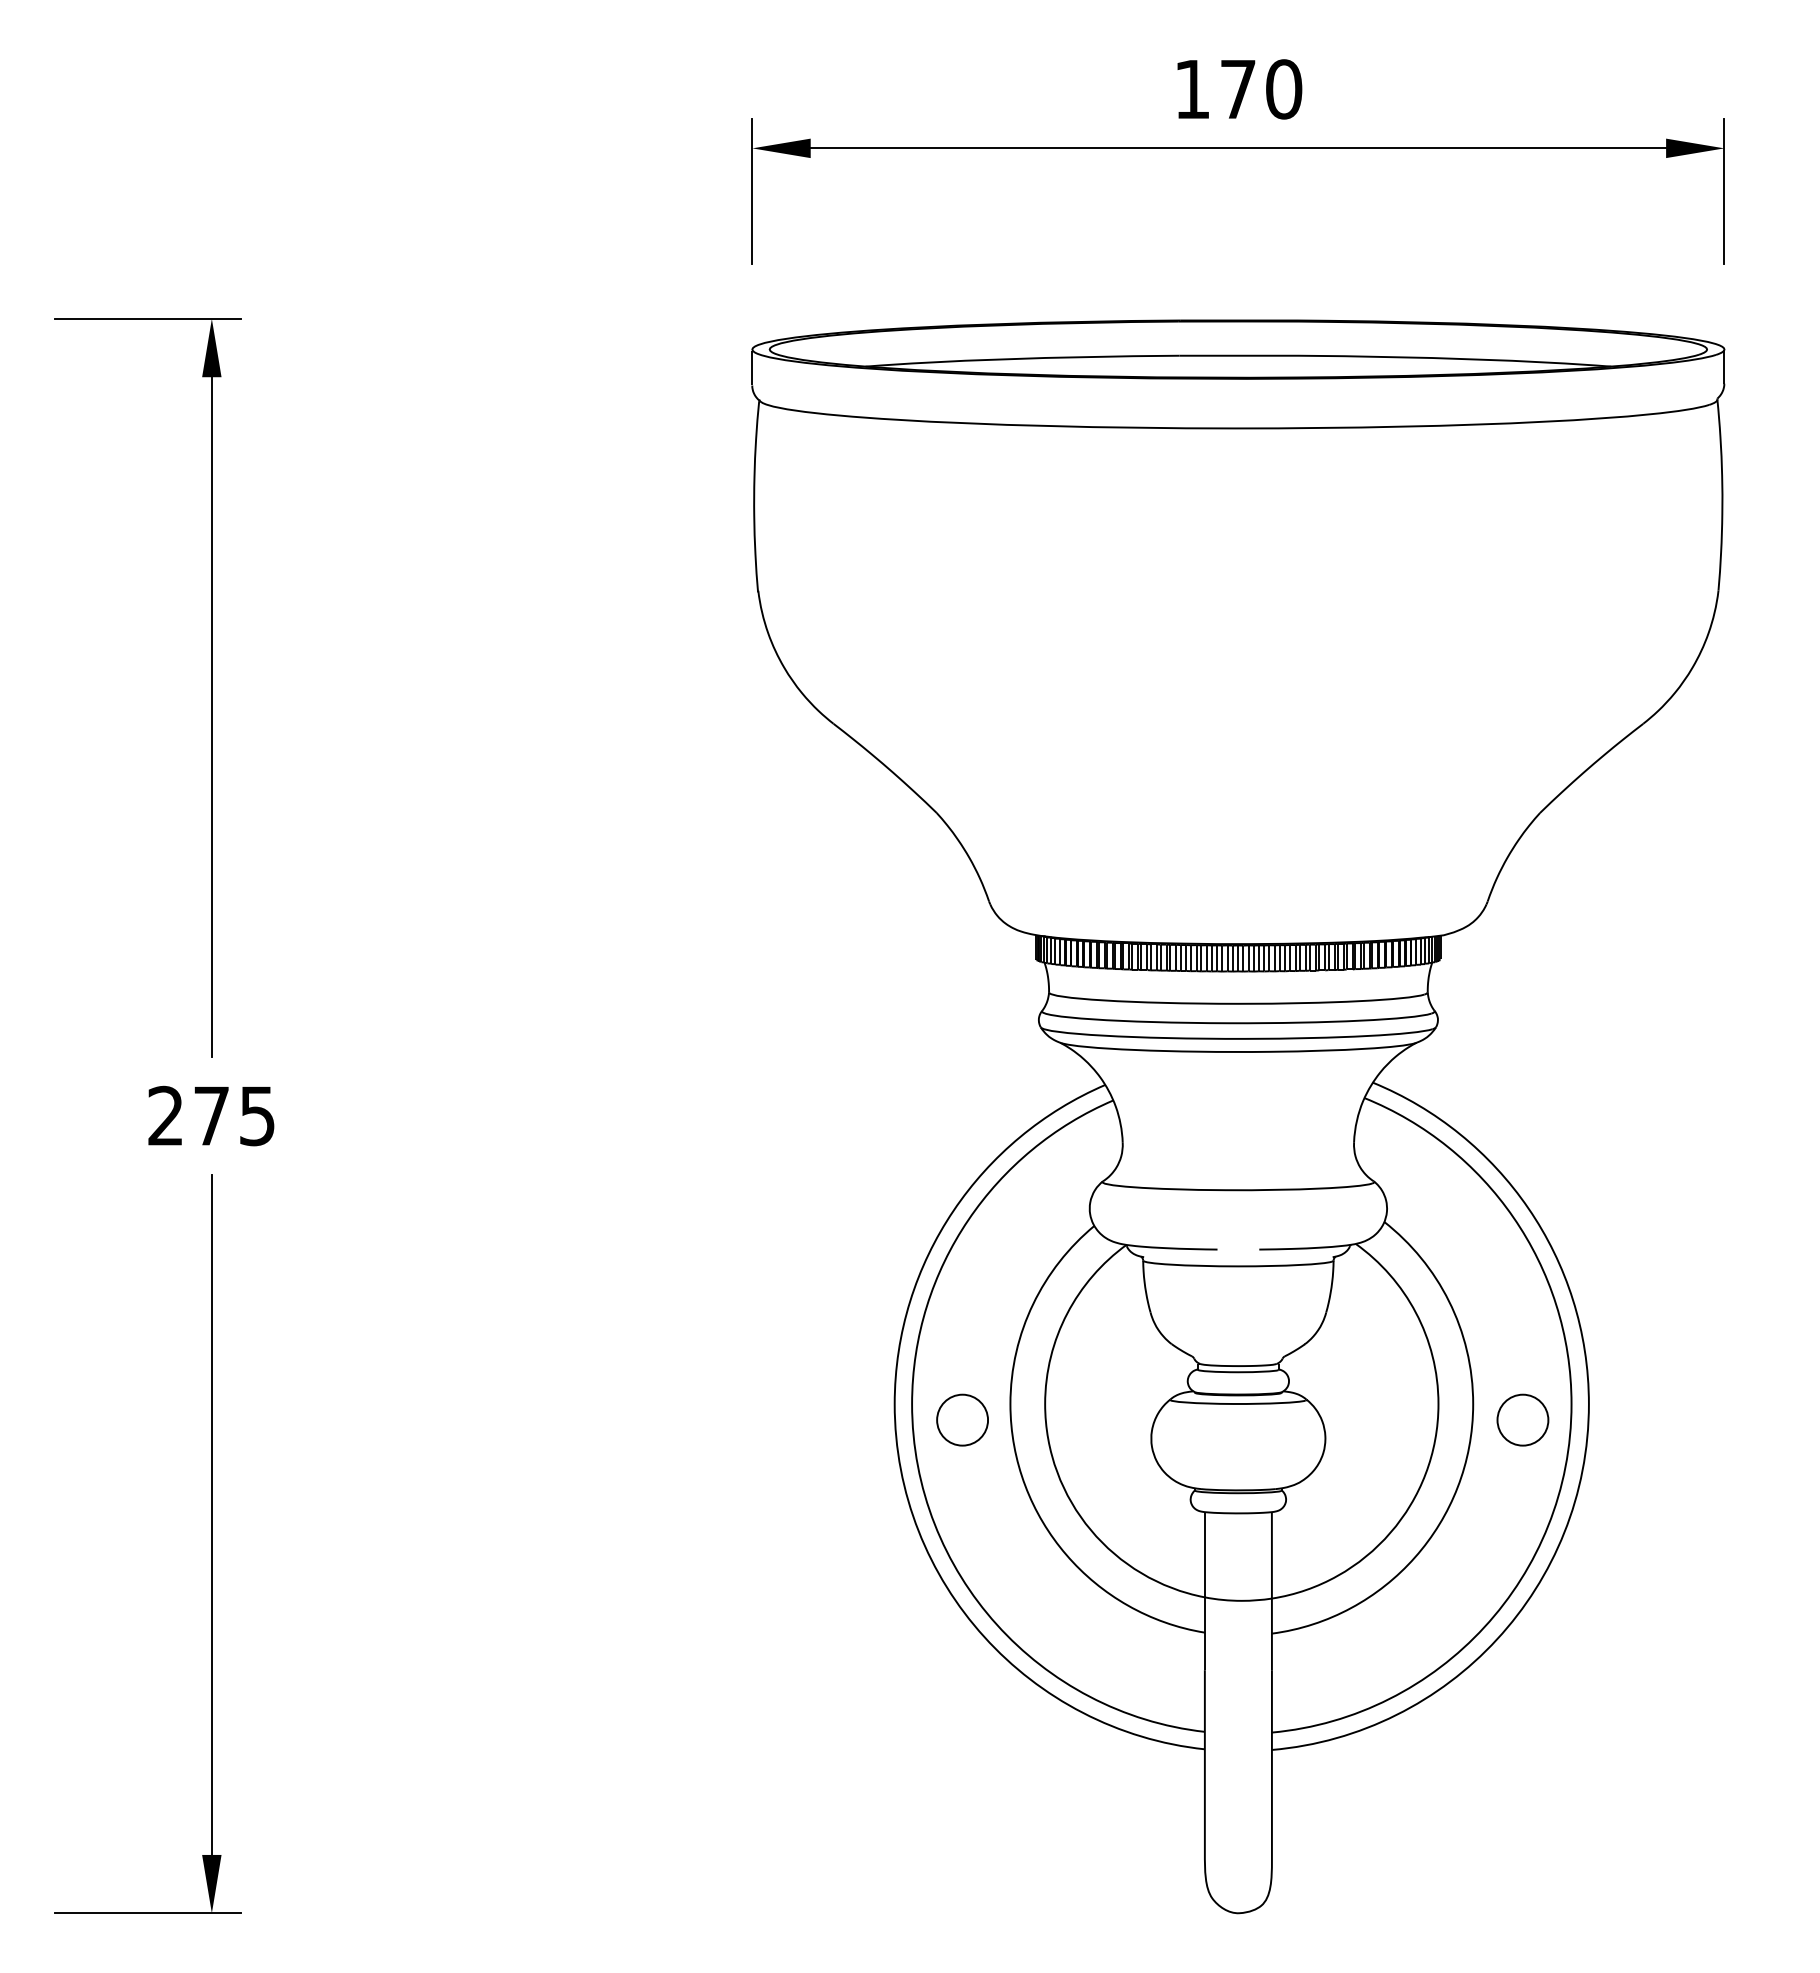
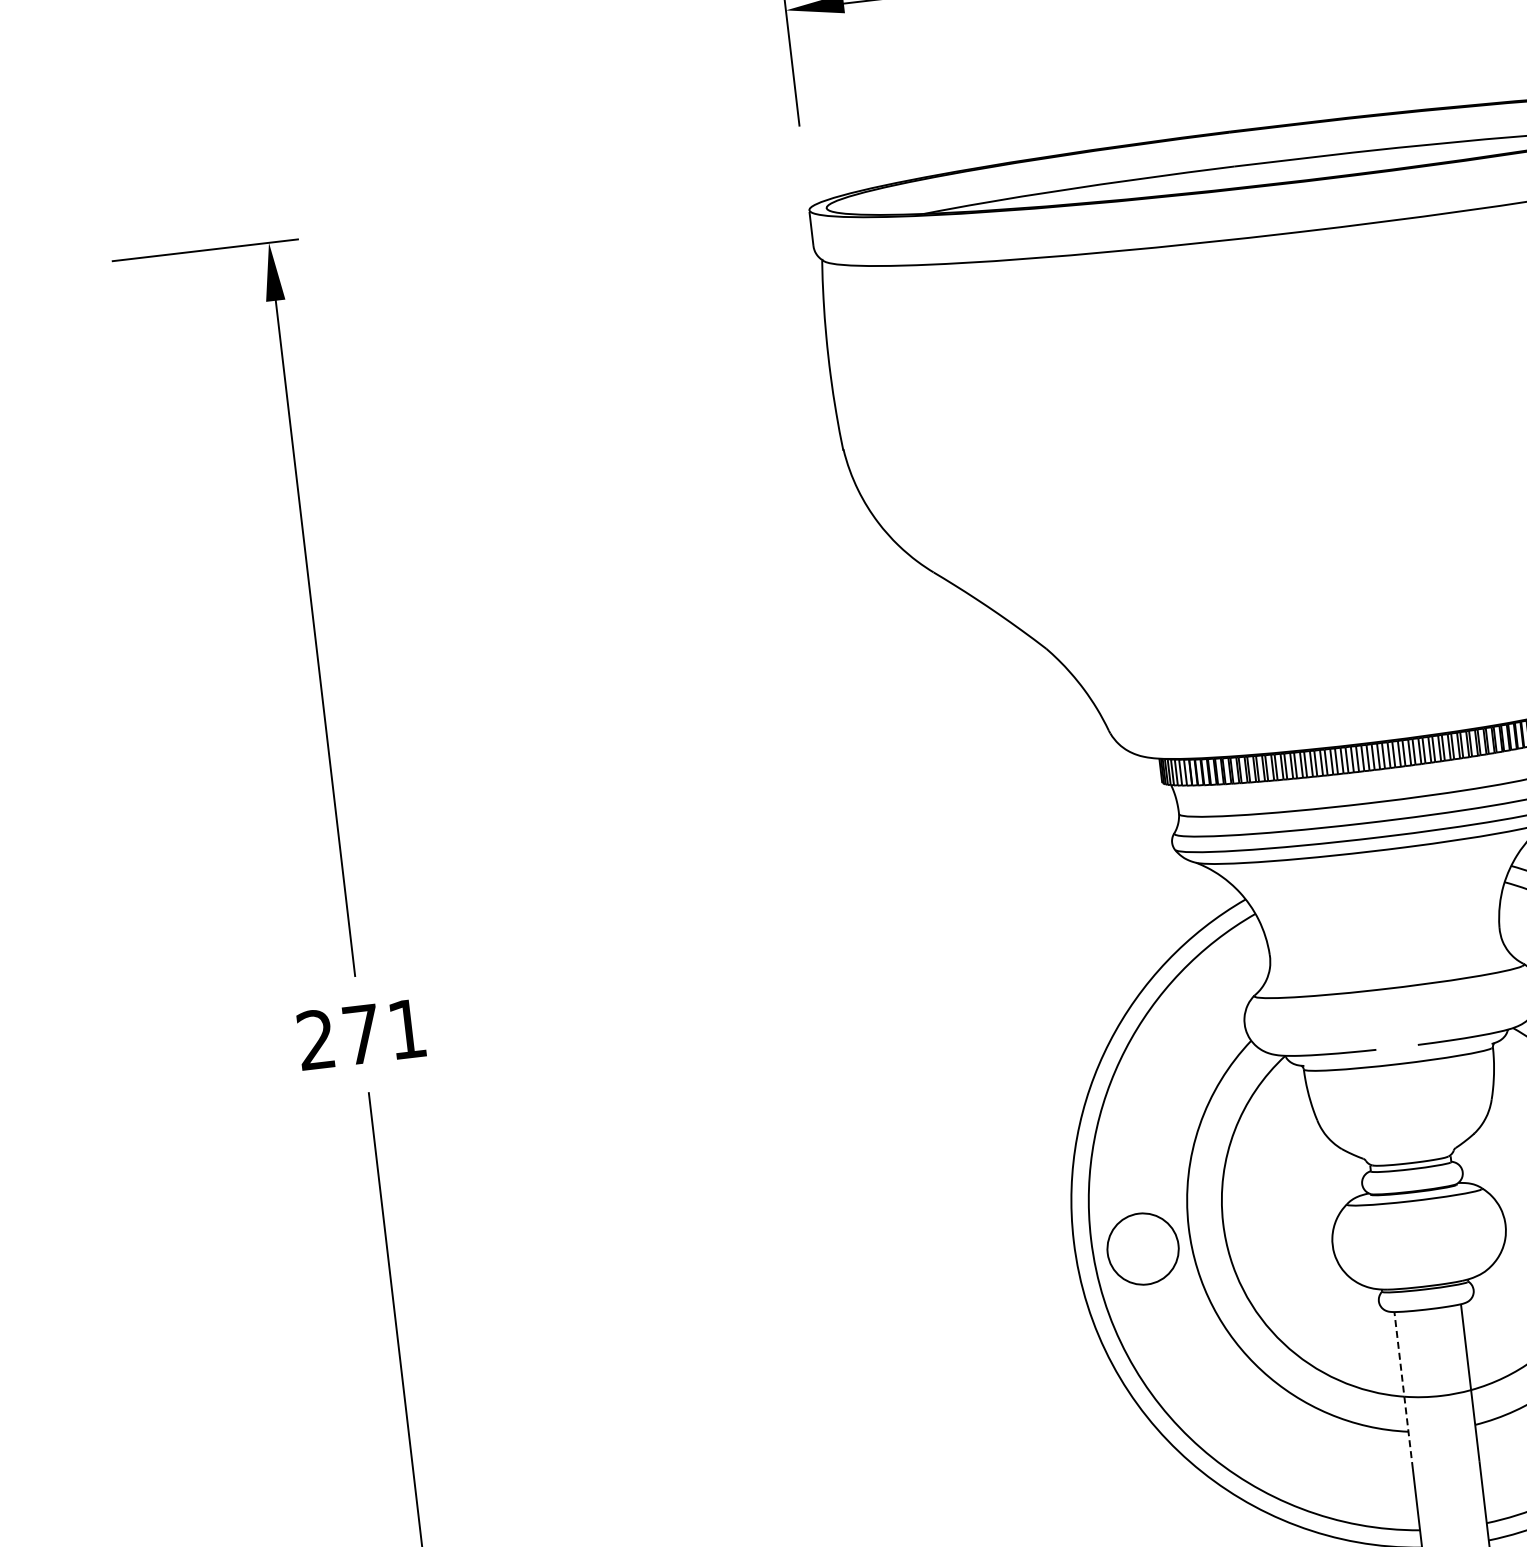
text: (257, 1116) -> (407, 1029), 275 -> 271
part: (962, 1419) -> (1142, 1248), size x1.4
line: (1204, 1590) -> (1403, 1389), solid -> dashed

